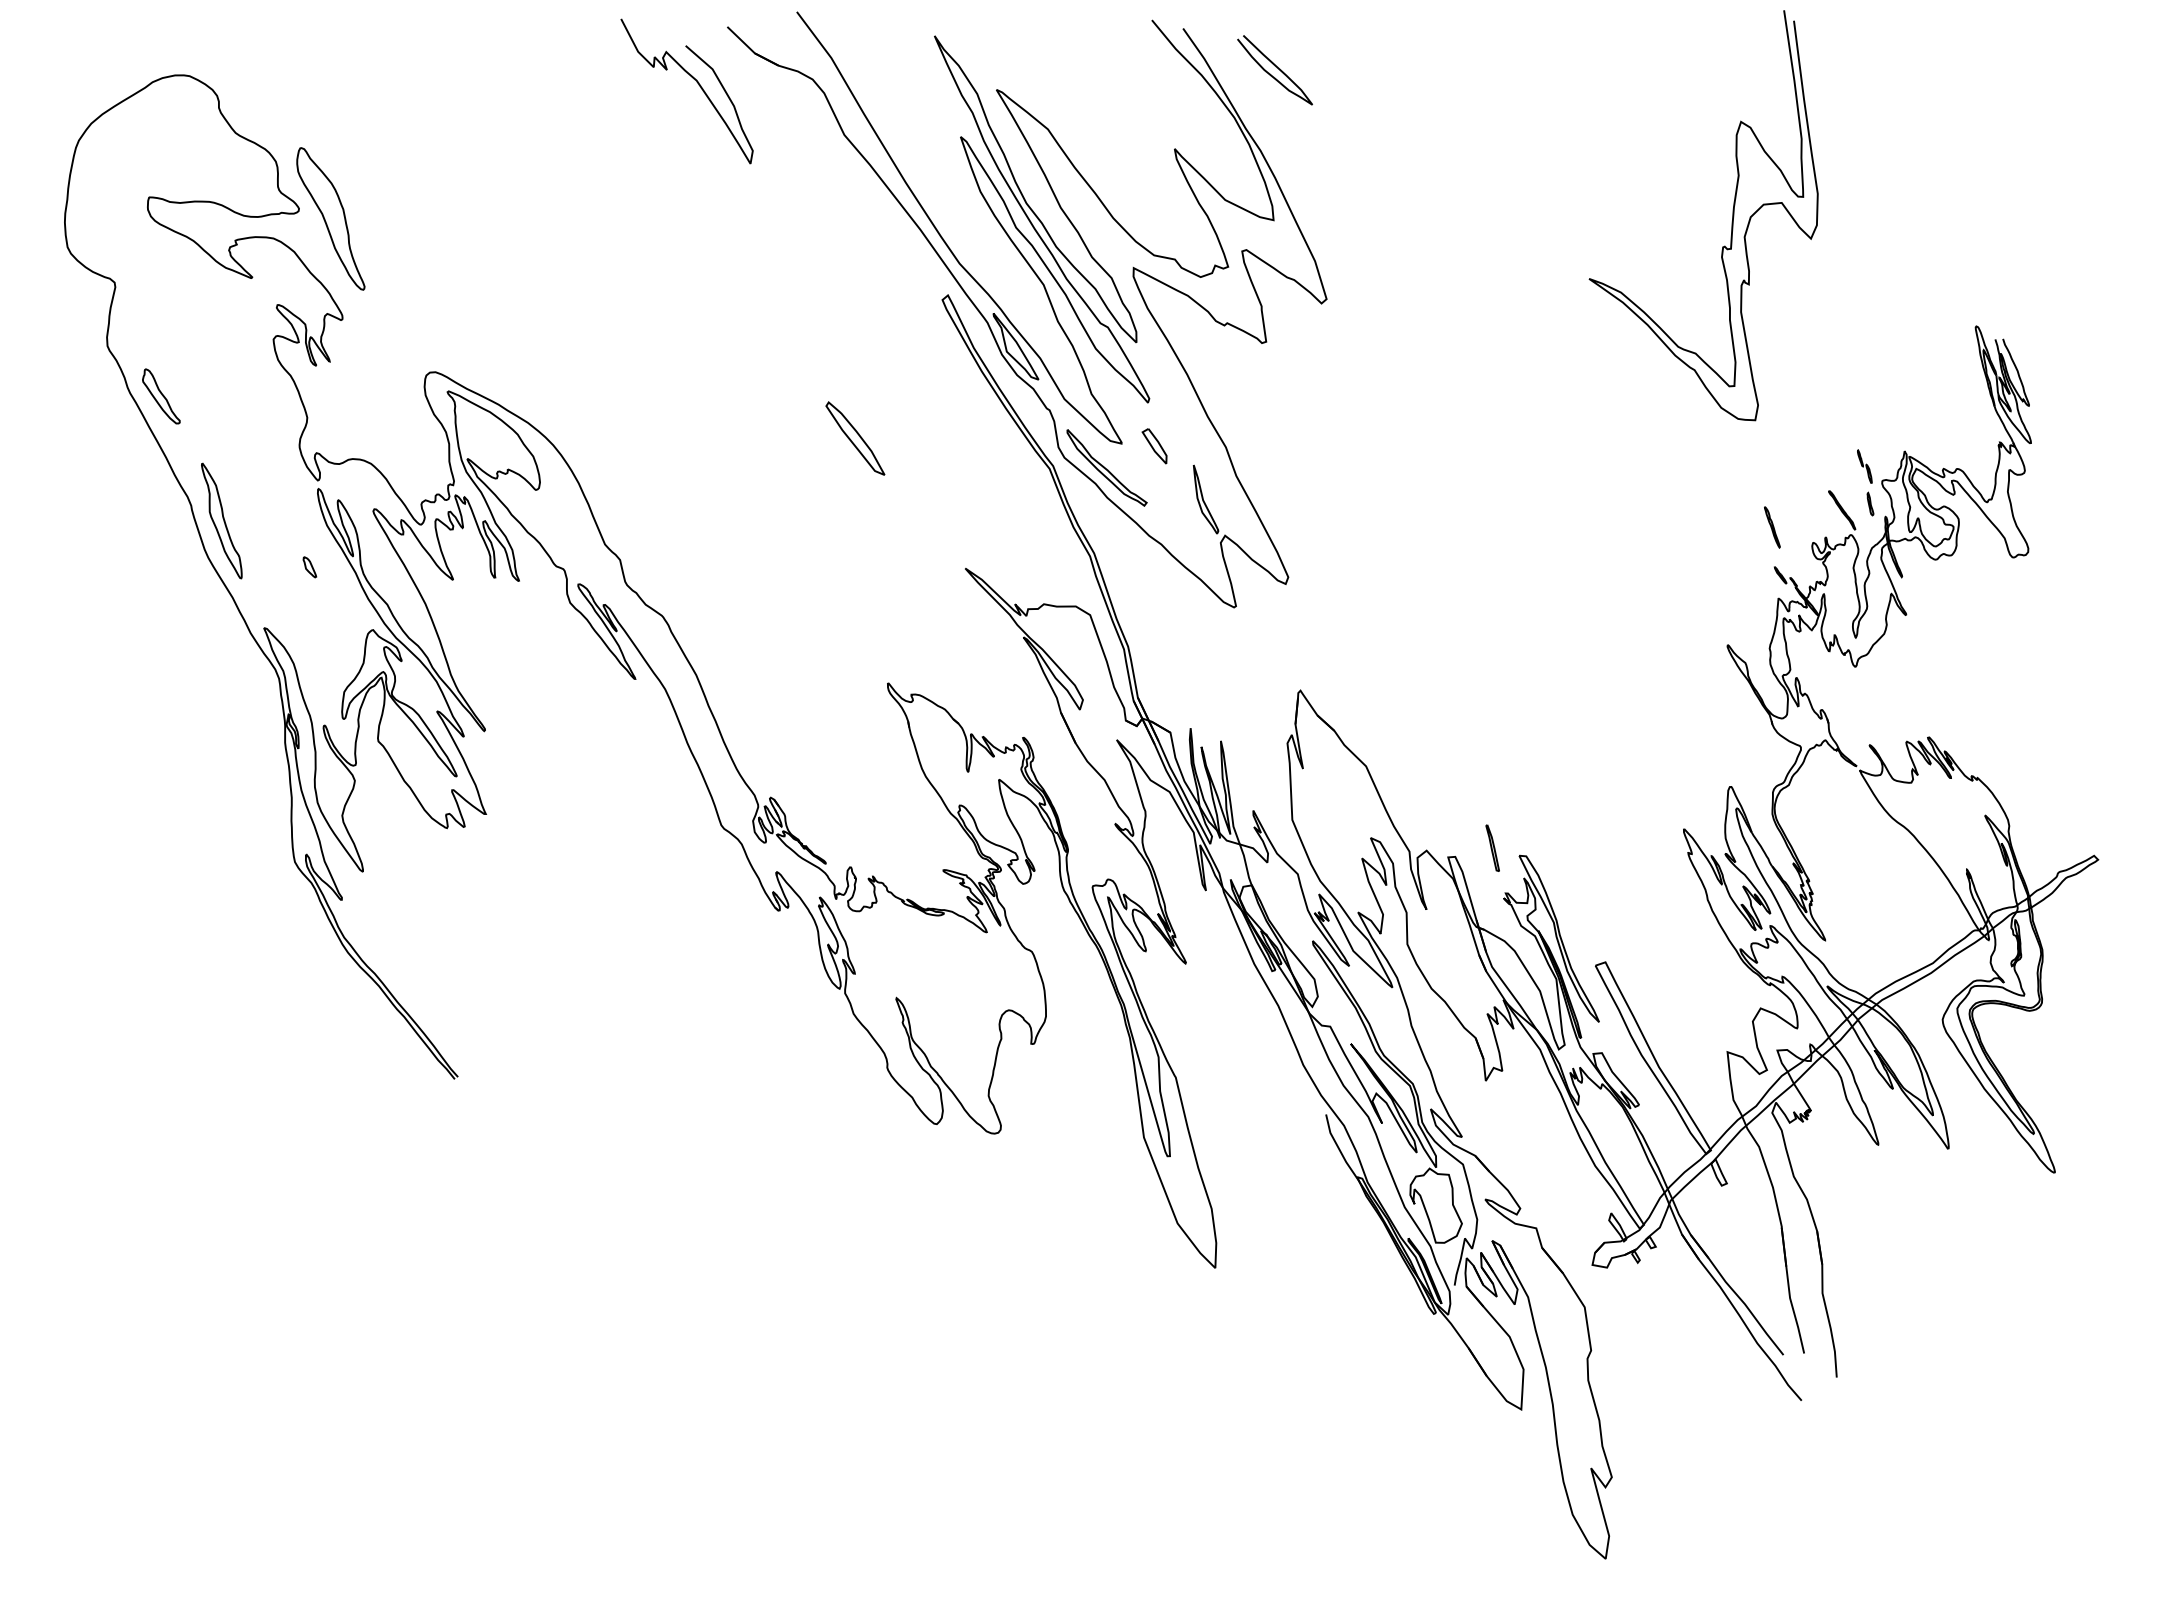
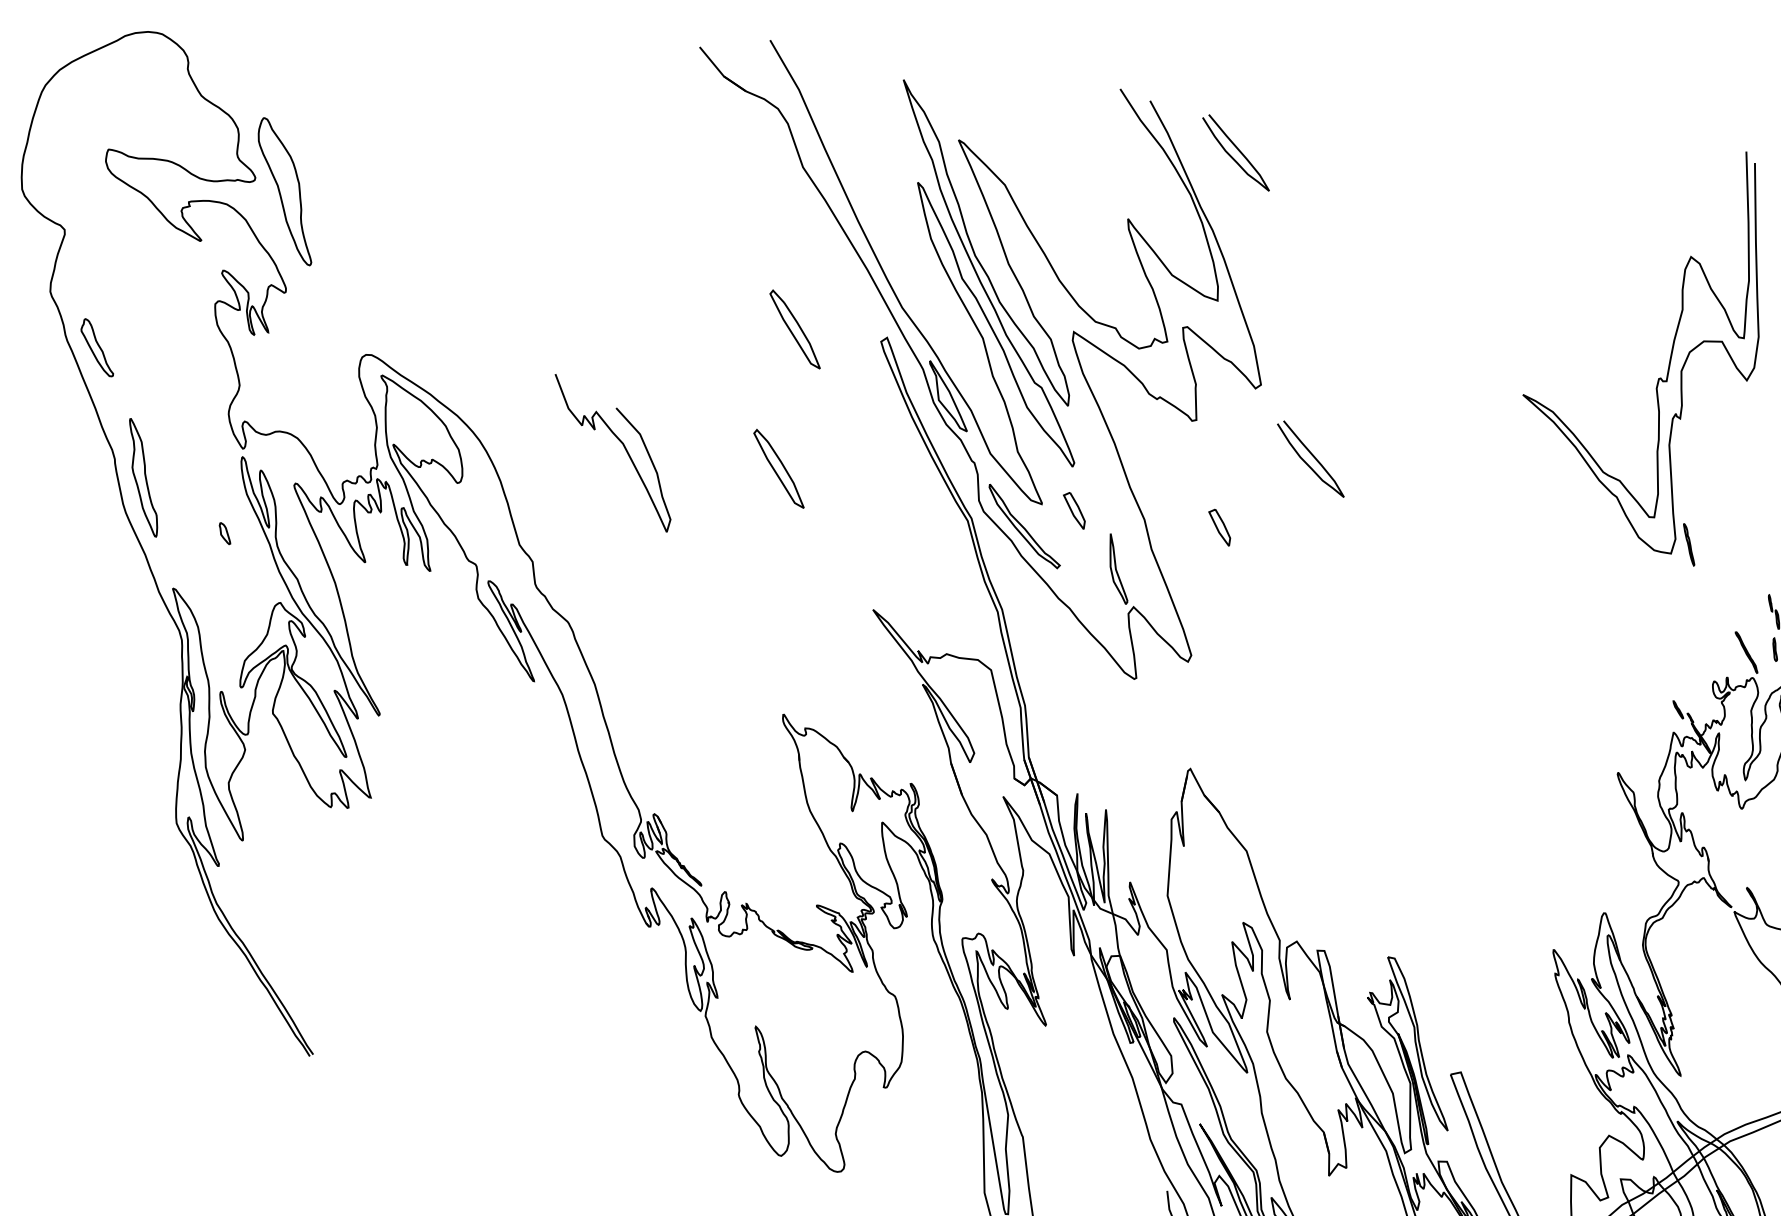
curve: (698, 85) -> (624, 448), moved
part: (855, 297) -> (795, 329), added
curve: (1386, 364) -> (1312, 456), added
part: (1301, 446) -> (1219, 527), added
part: (1772, 527) -> (1689, 544), moved
part: (1492, 847) -> (1362, 945), removed

